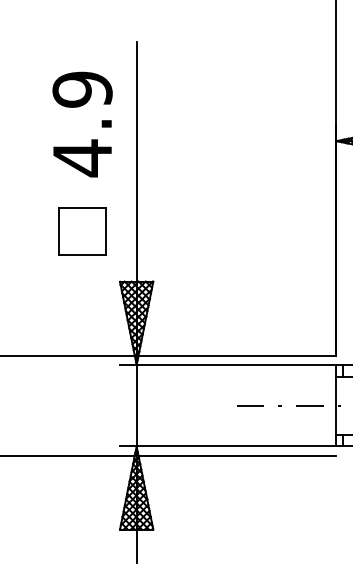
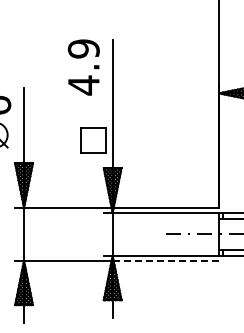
text: (81, 124) -> (83, 67), moved
part: (81, 231) -> (93, 140), moved
line: (237, 454) -> (166, 260), solid -> dashed

